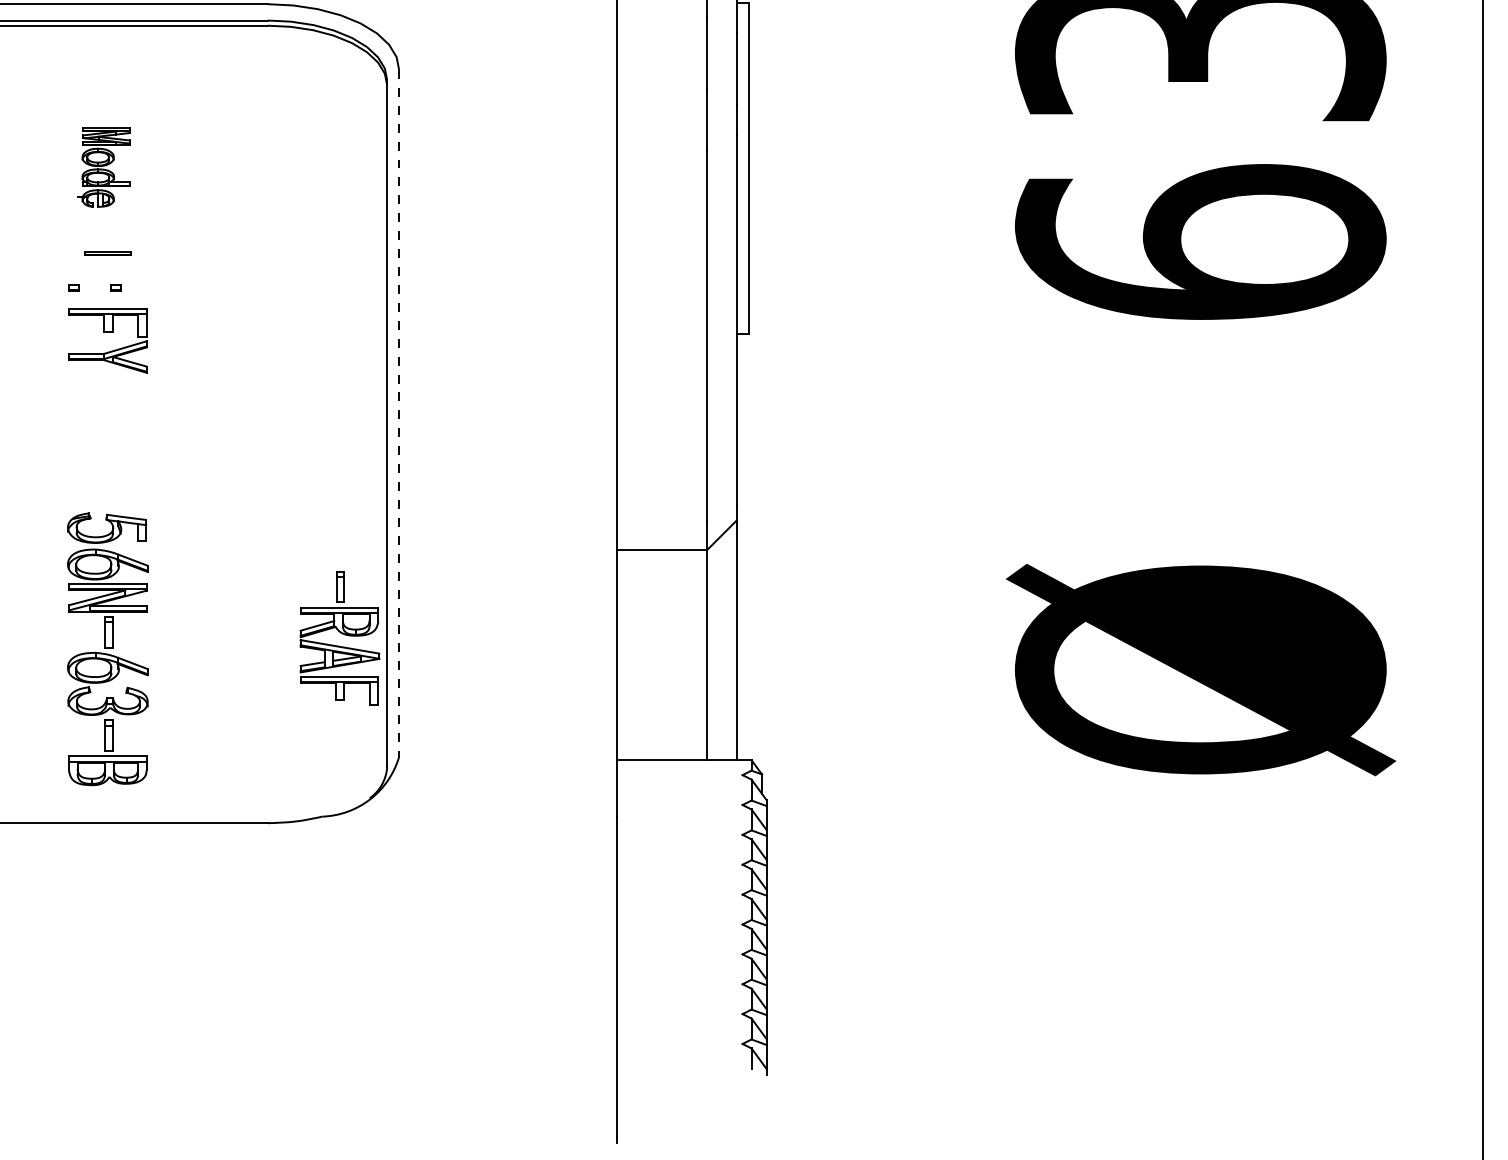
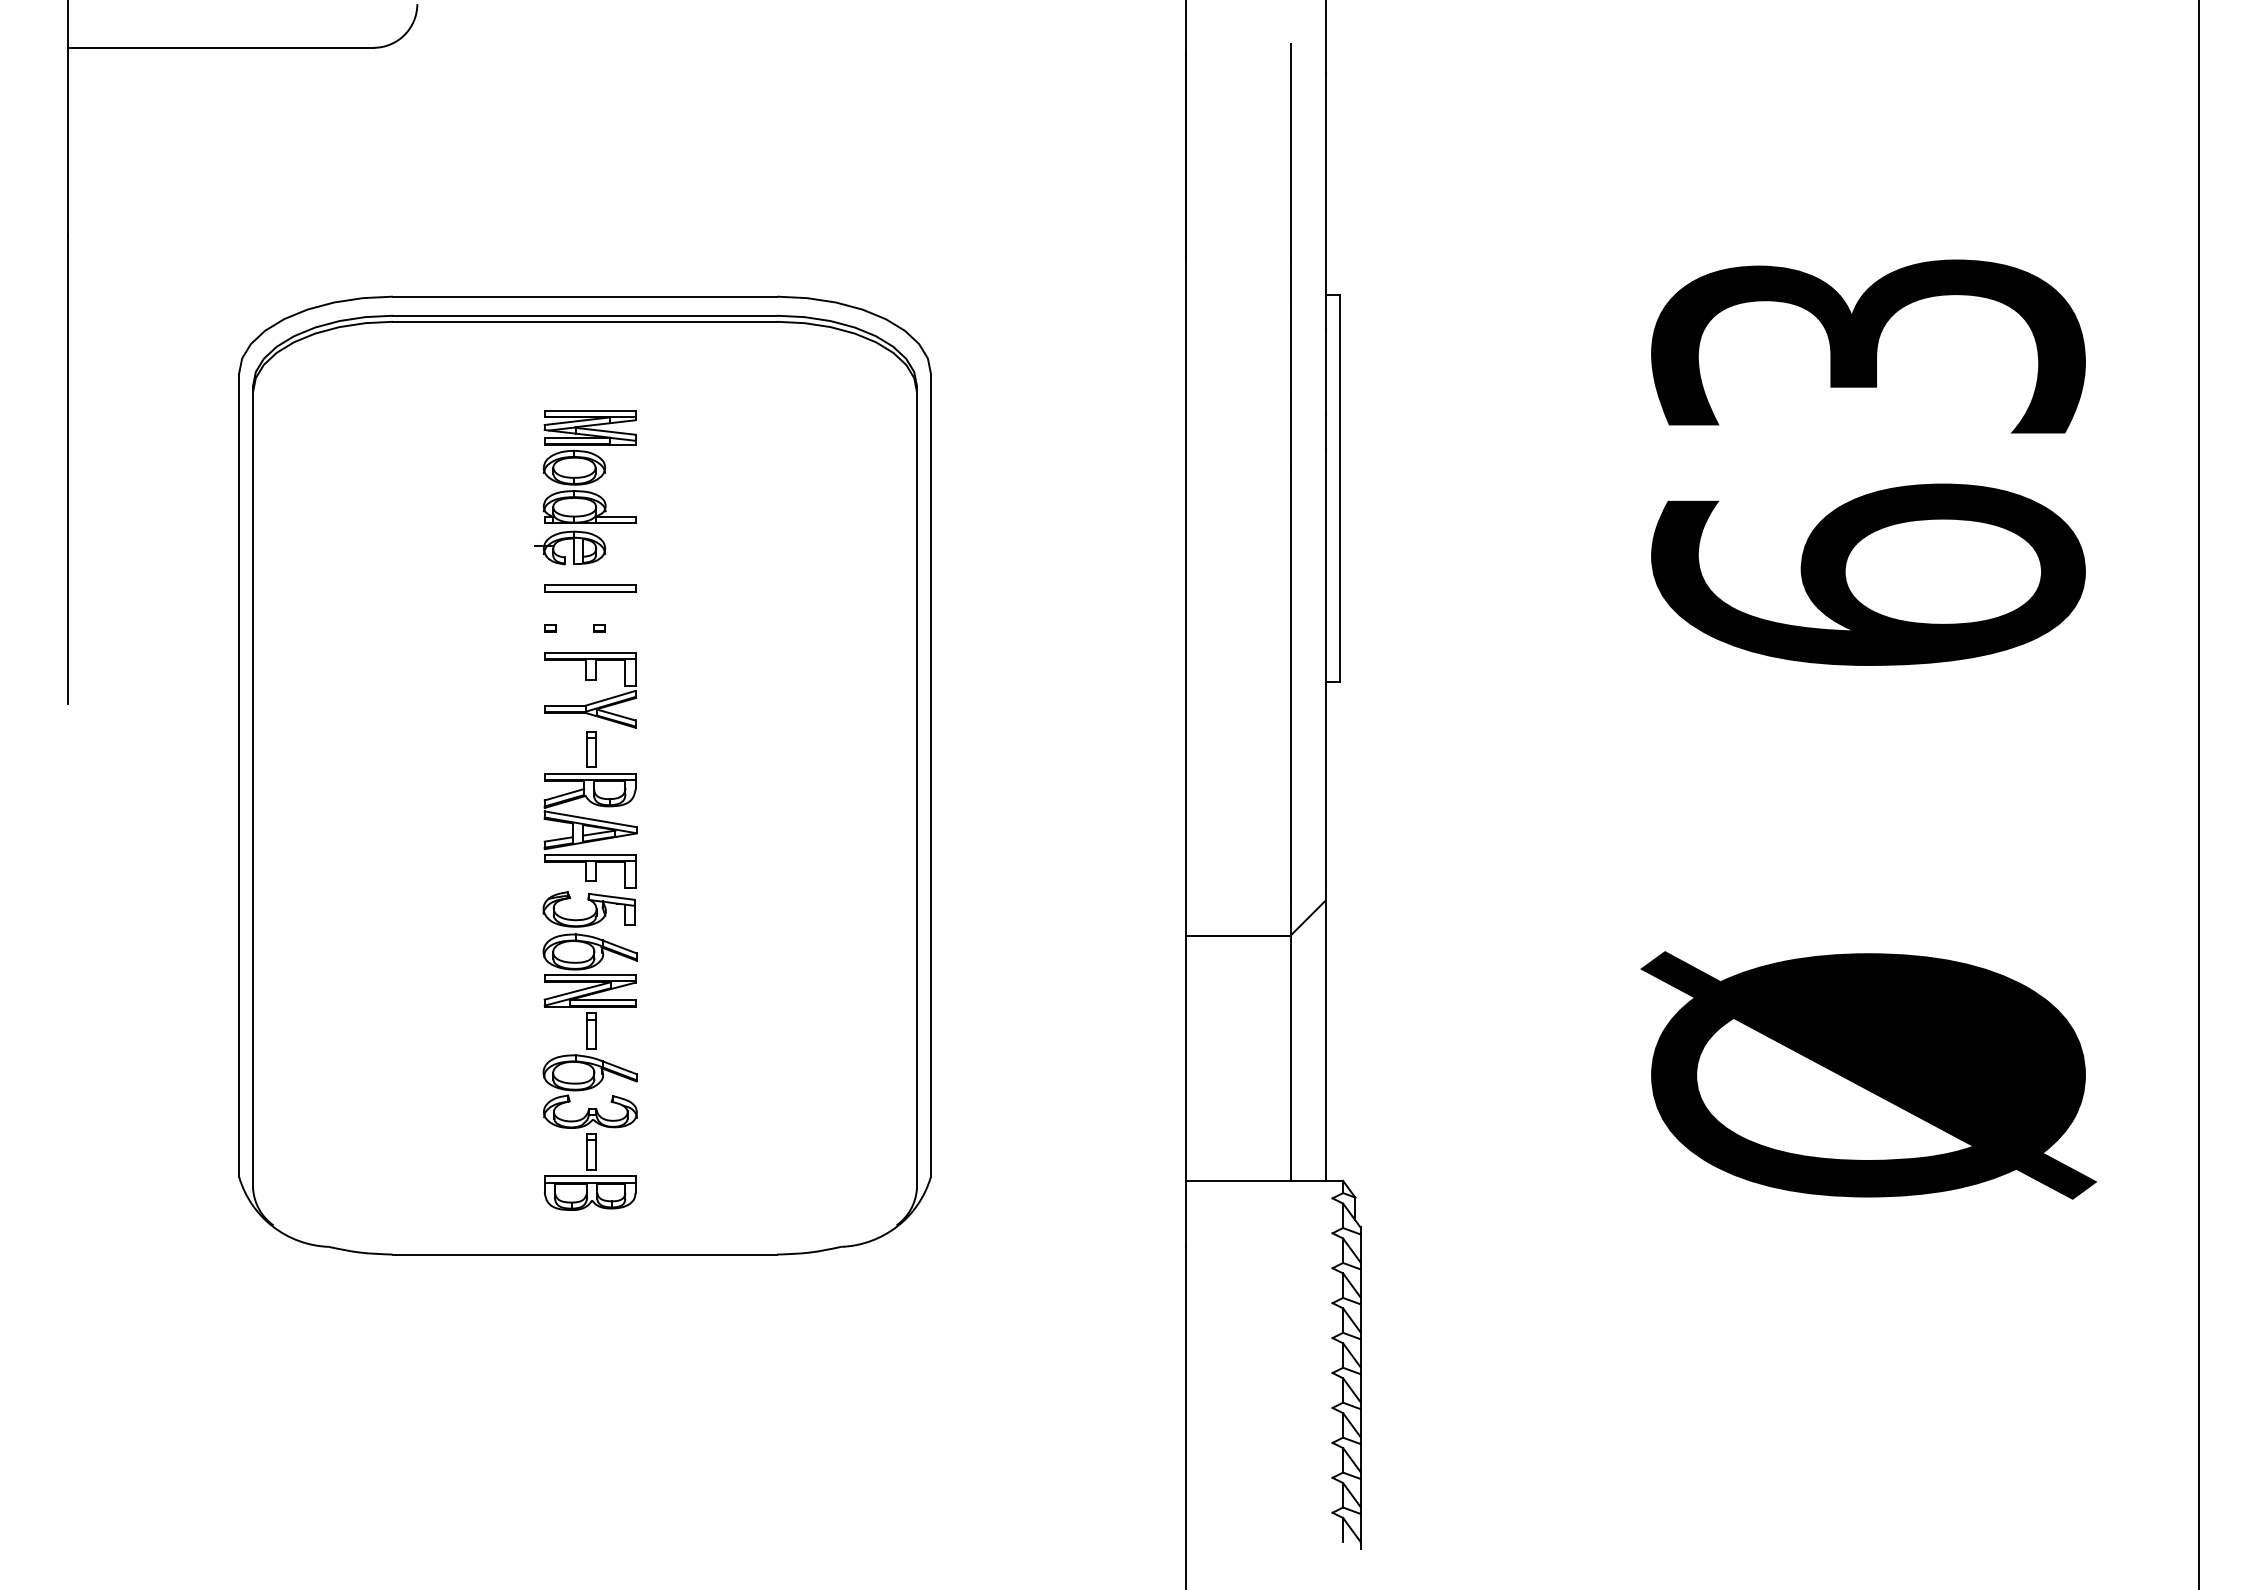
part: (103, 167) -> (585, 487), size x1.67
part: (108, 253) -> (590, 588), size x1.67
line: (398, 413) -> (930, 775), dashed -> solid
part: (339, 638) -> (590, 809), moved

